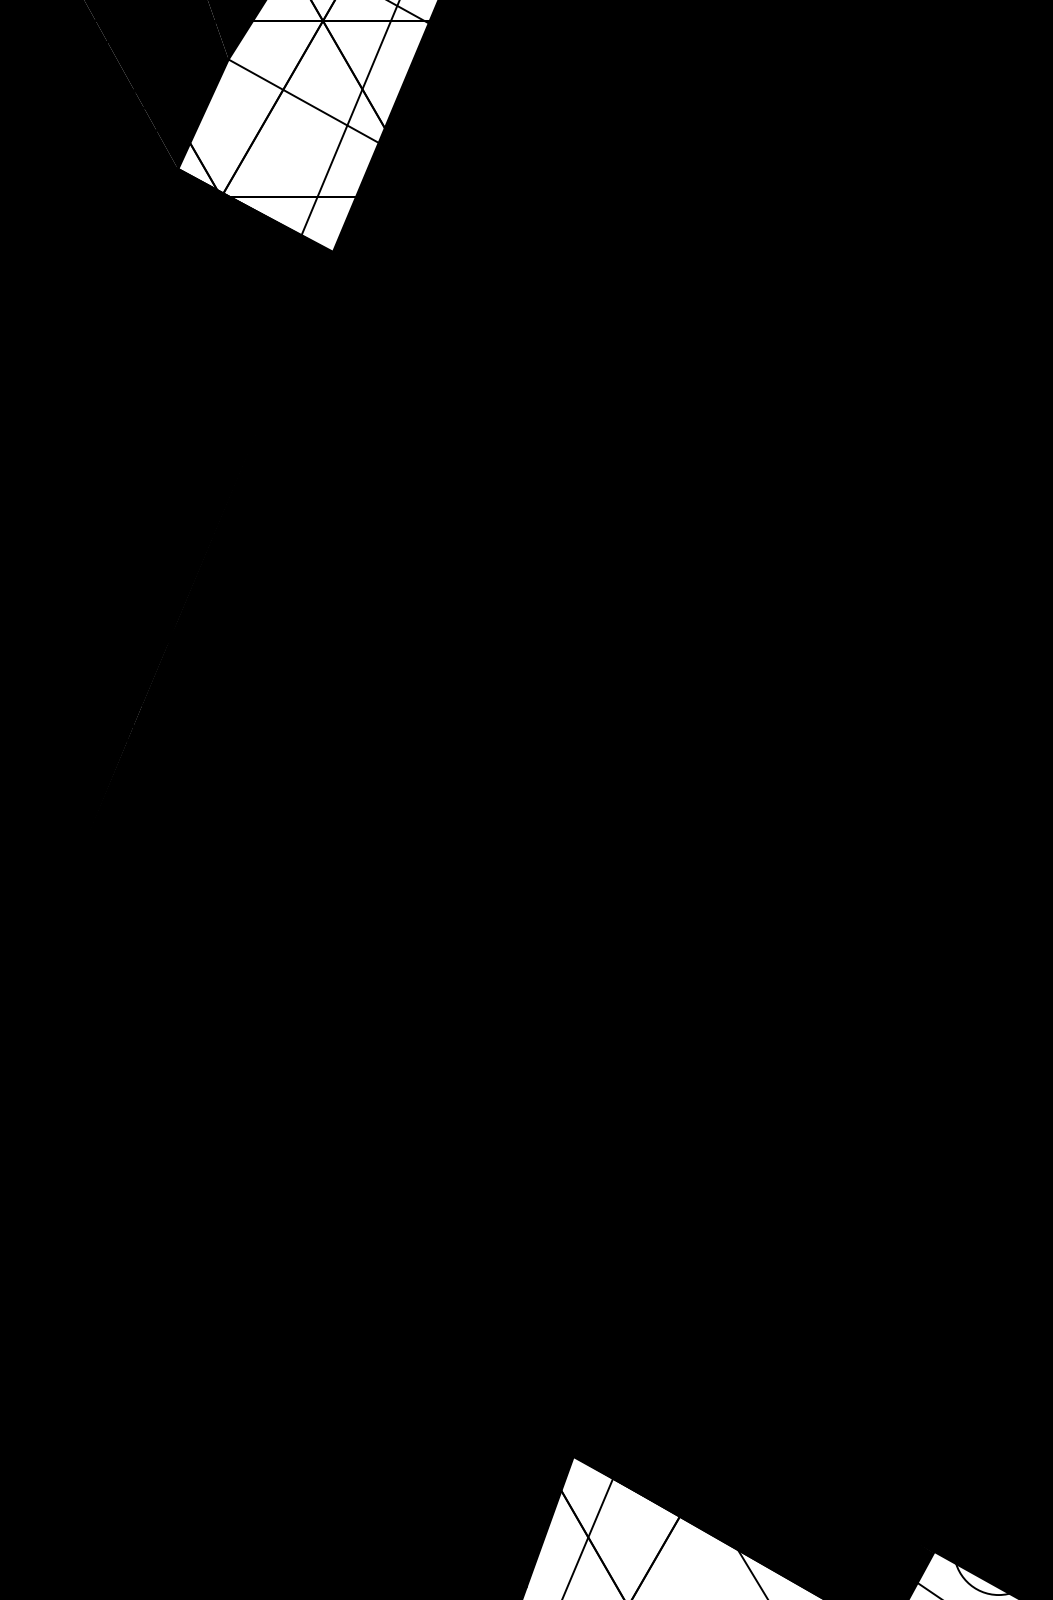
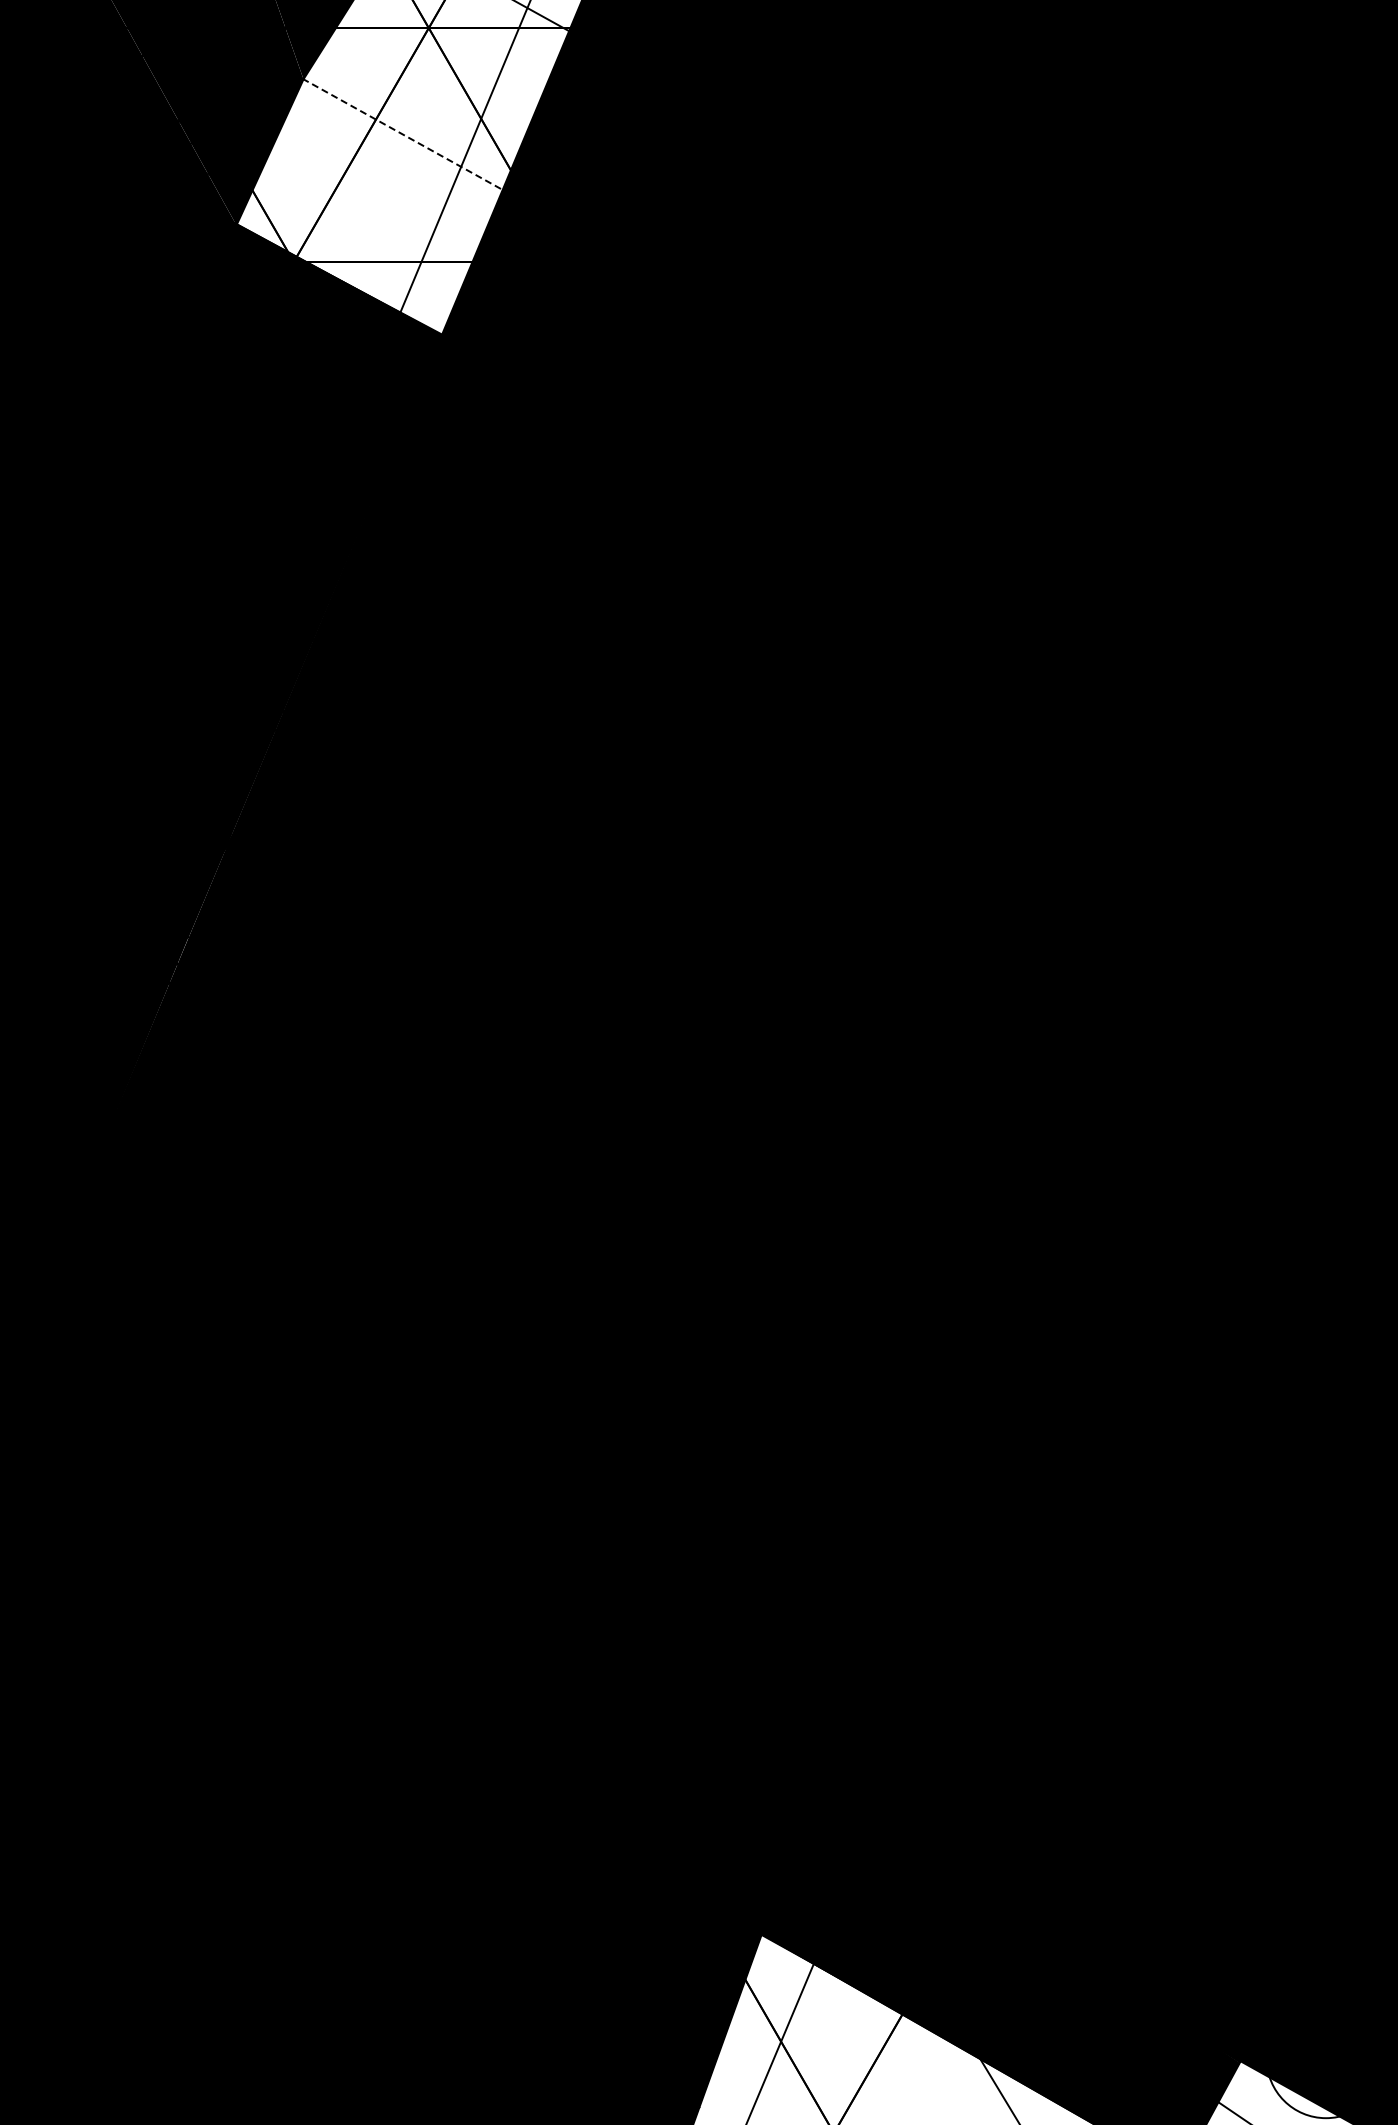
line: (303, 101) -> (402, 134), solid -> dashed

